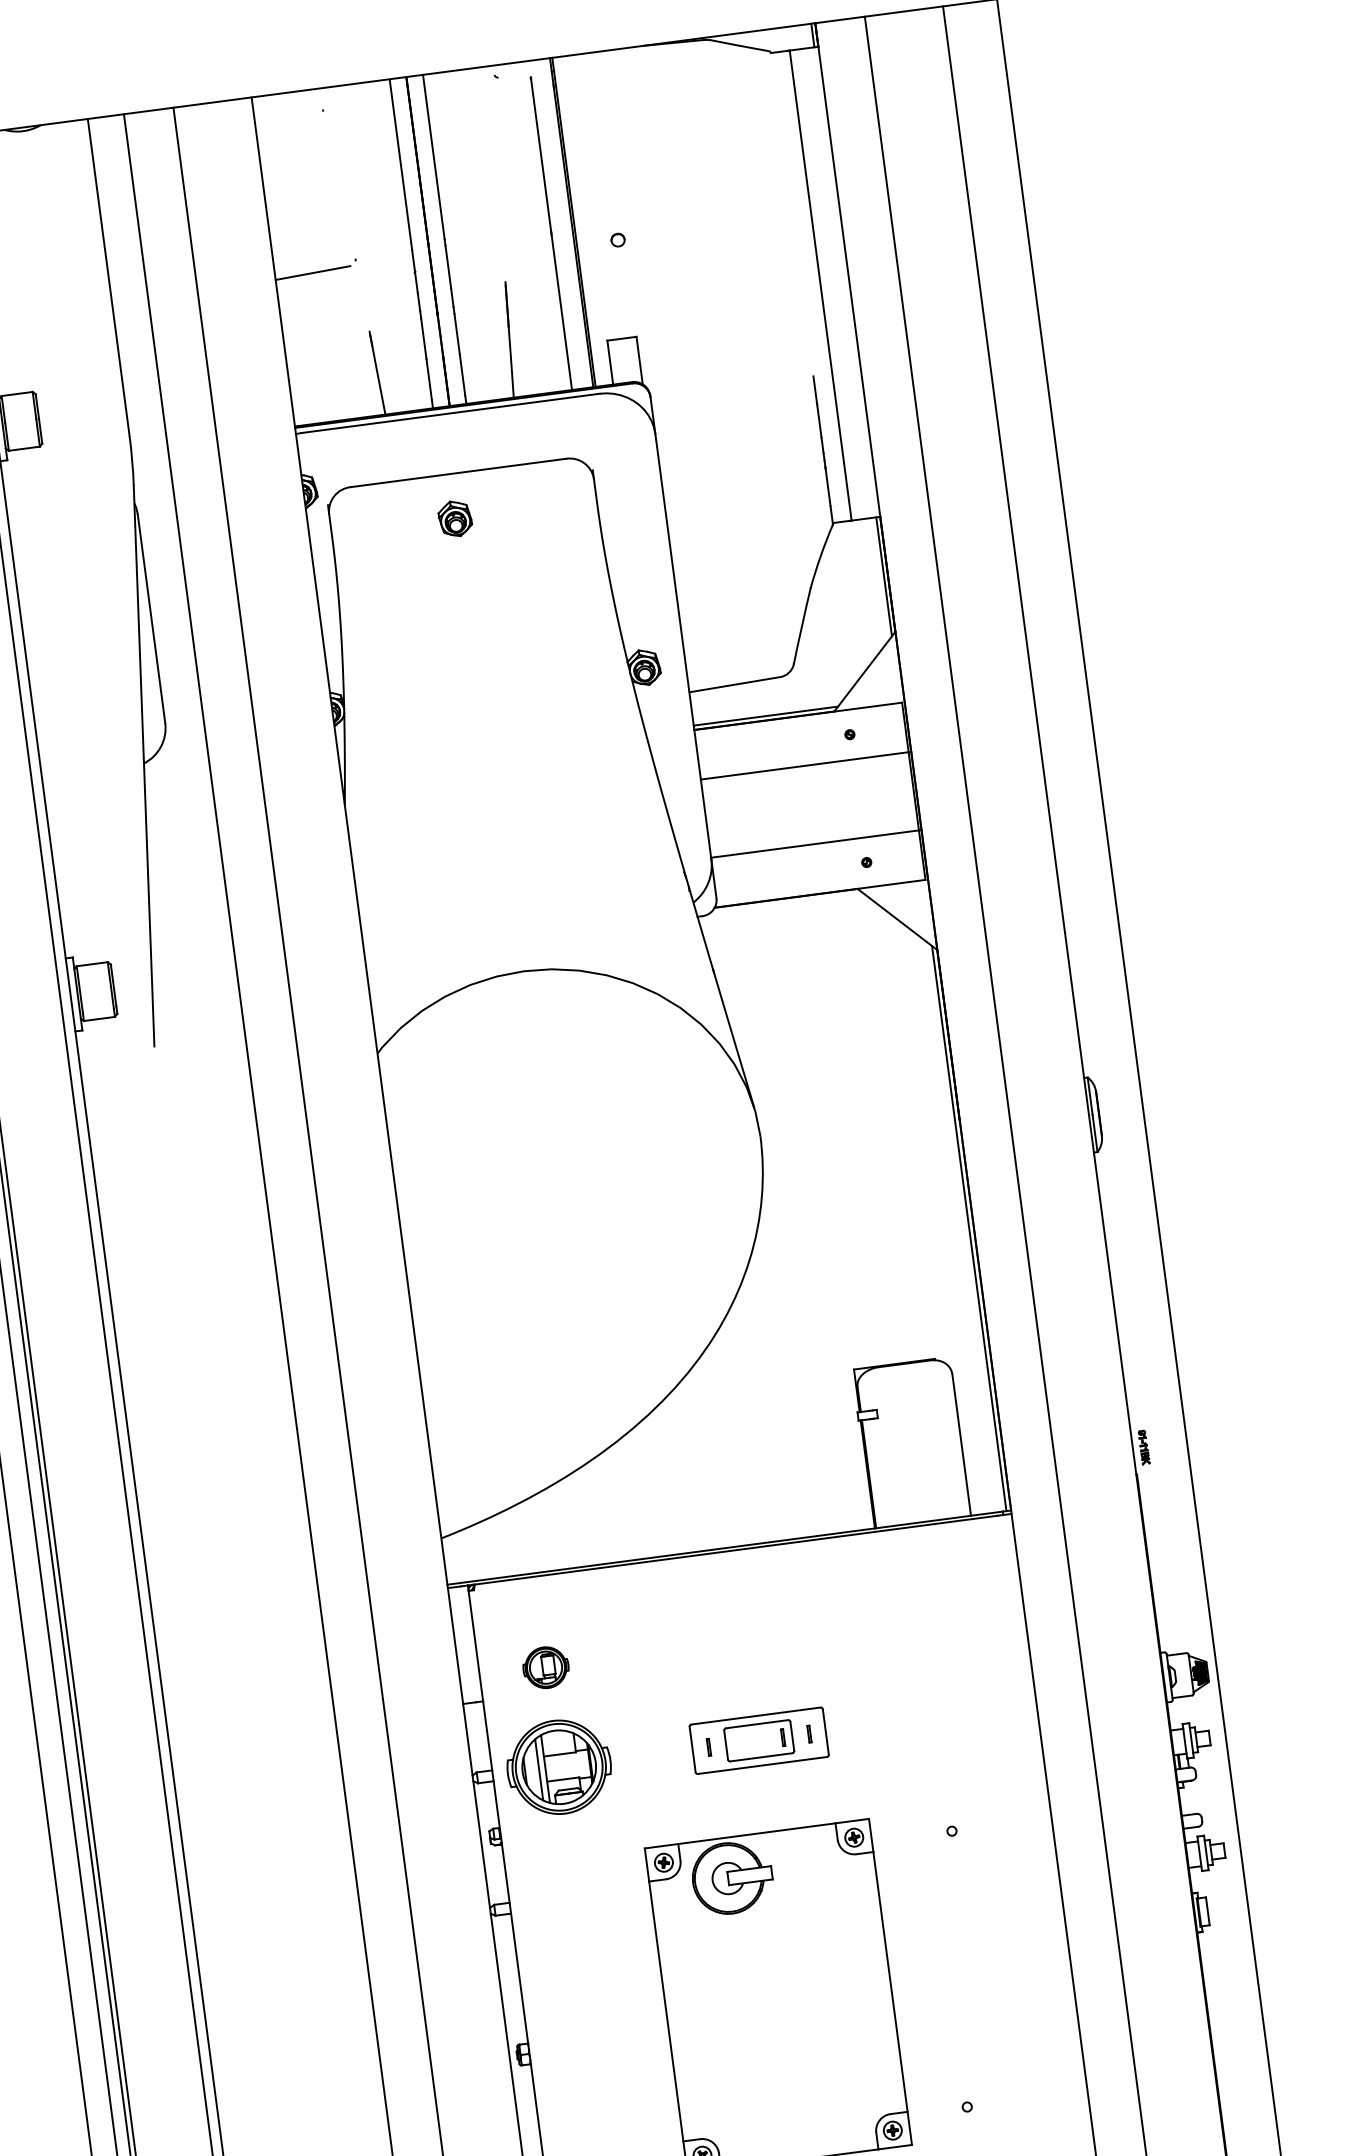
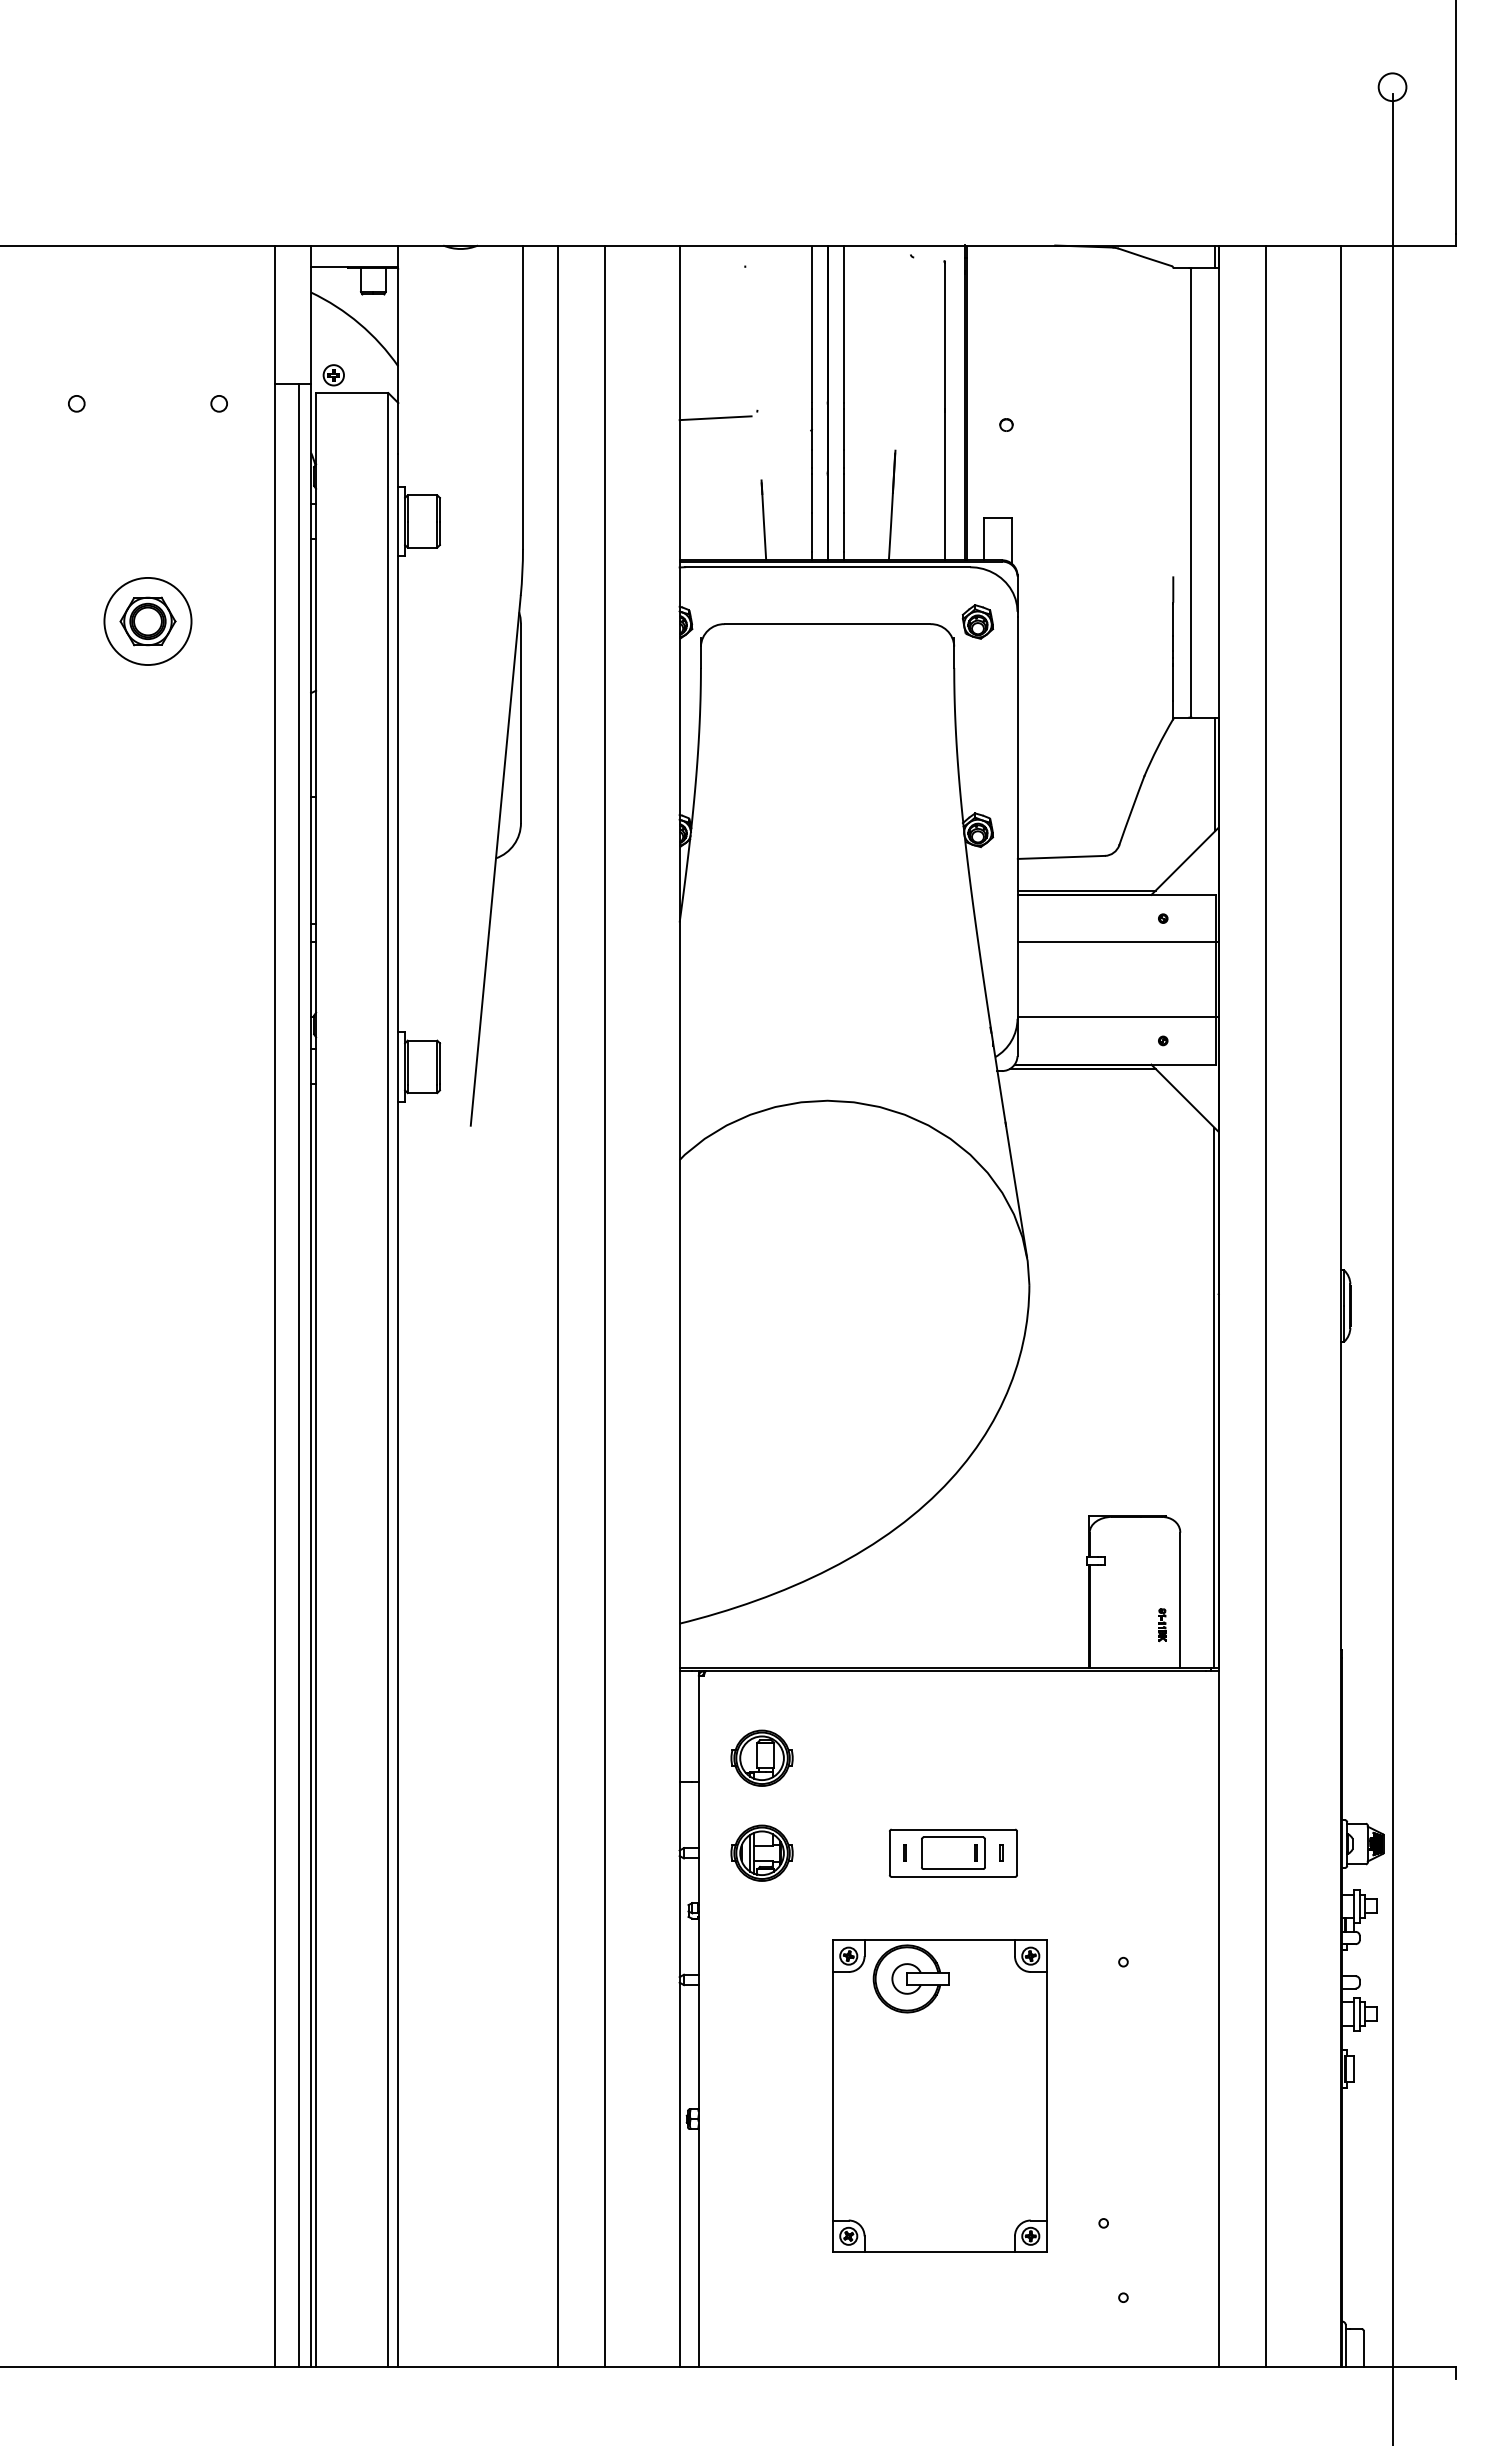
part: (454, 518) -> (977, 621), moved
line: (786, 903) -> (1082, 1069), added
part: (1144, 1447) -> (1162, 1625), moved
part: (545, 1667) -> (761, 1757), size x1.43
part: (558, 1766) -> (761, 1852), size x0.62

